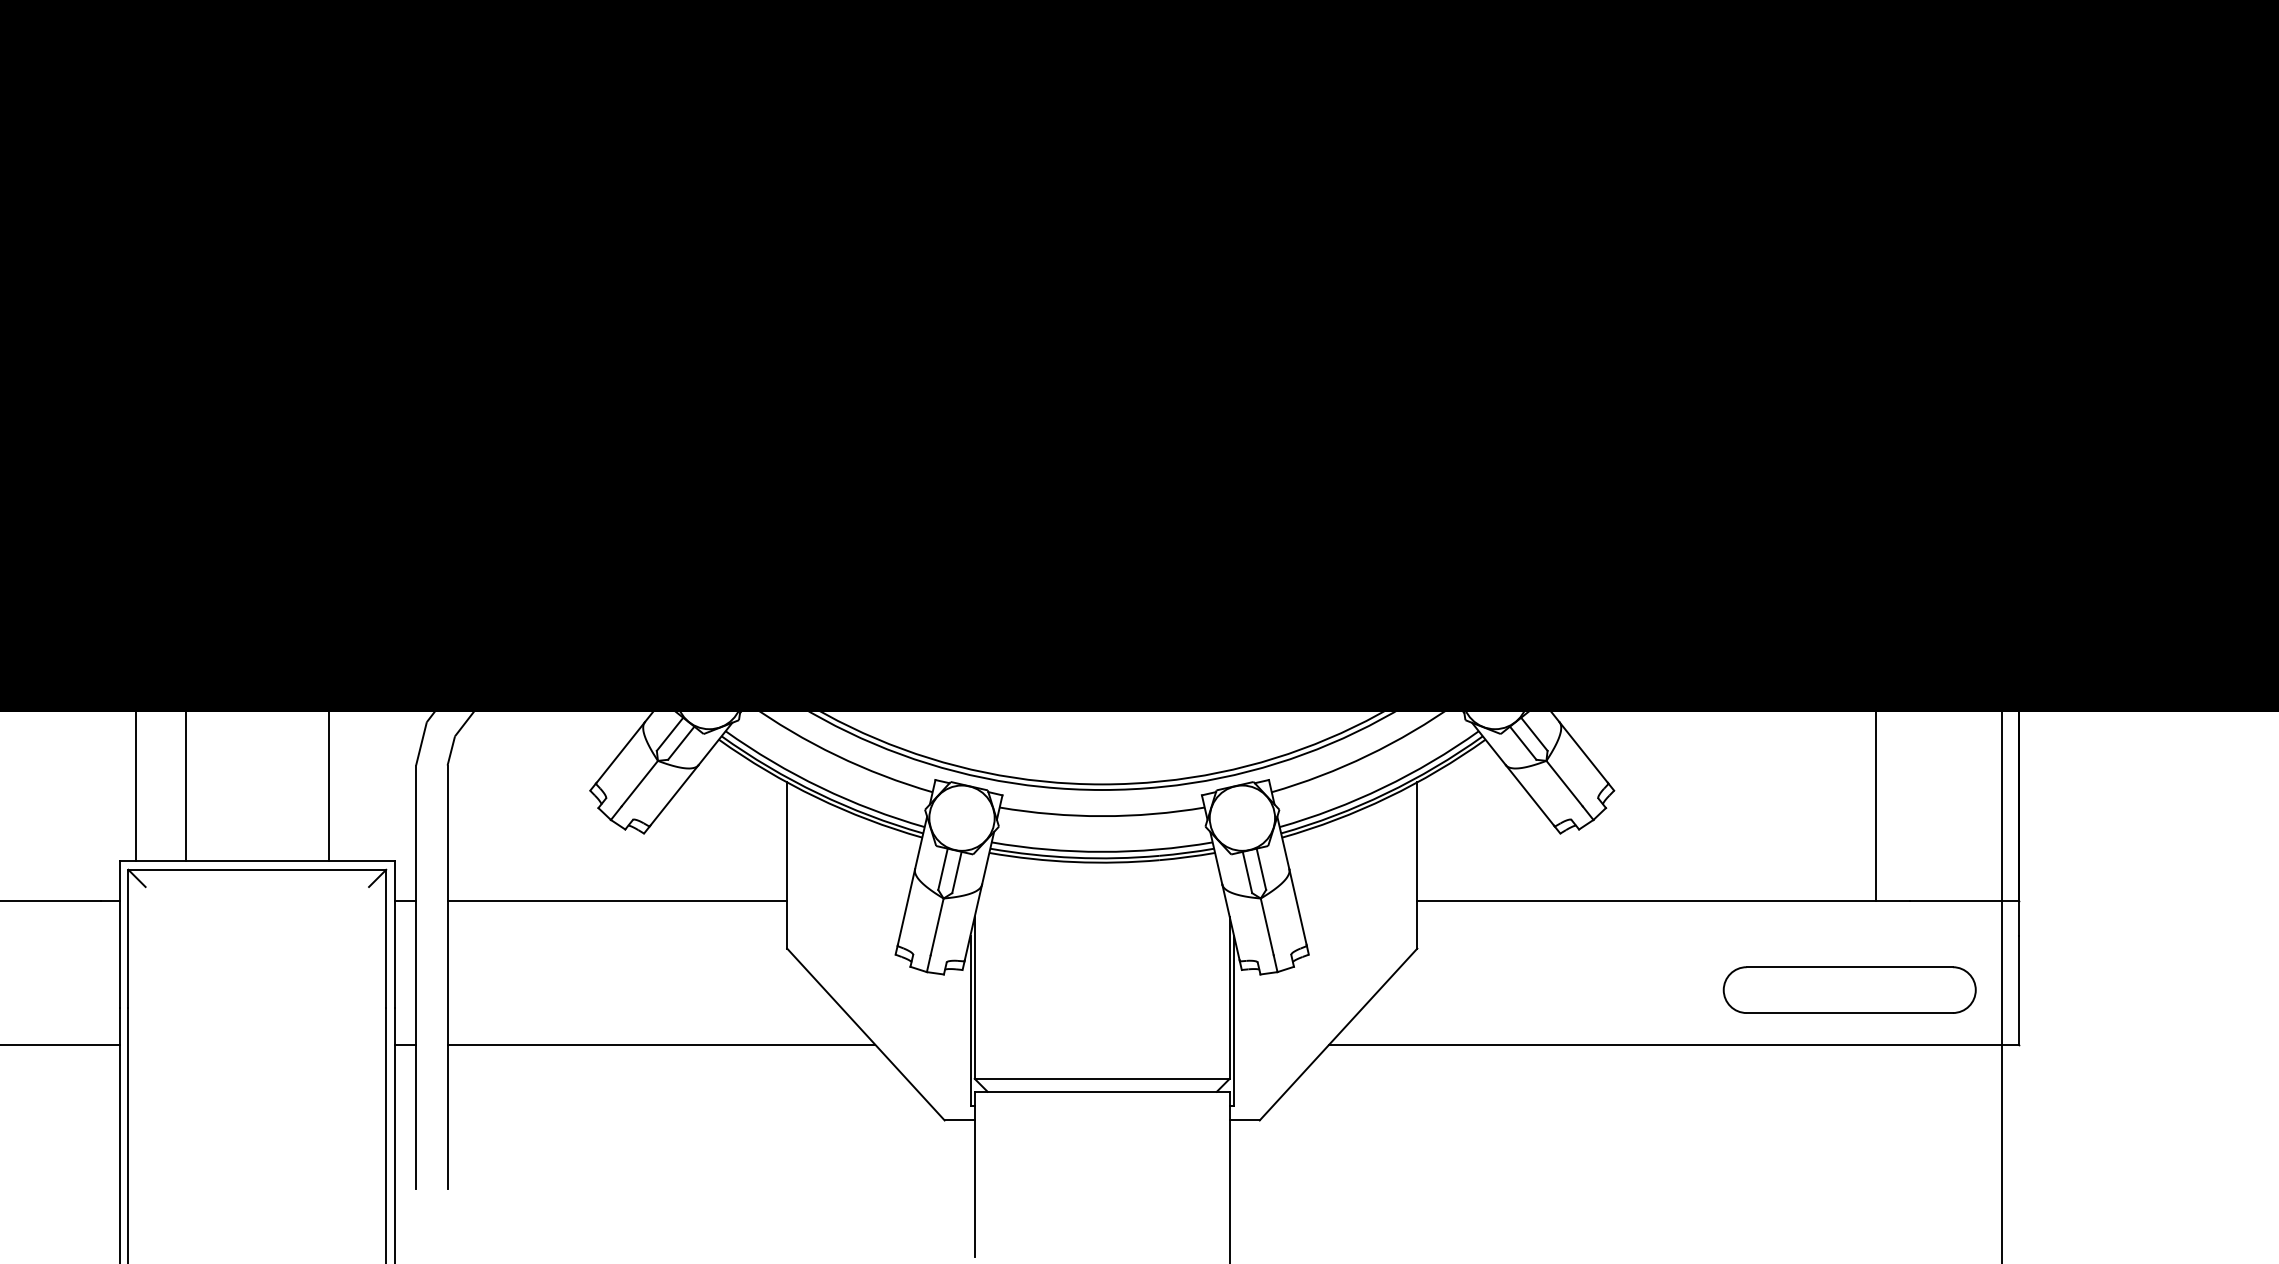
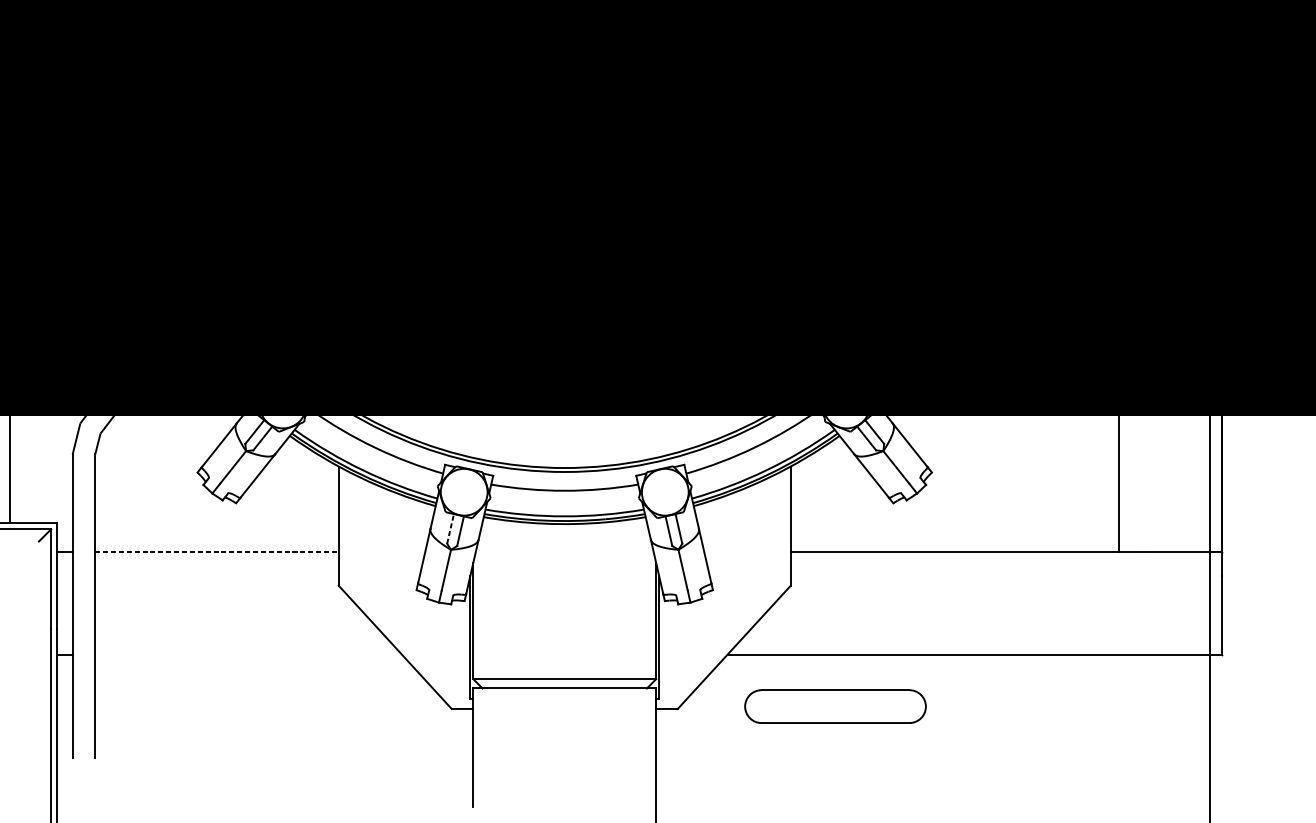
line: (943, 868) -> (450, 528), solid -> dashed
line: (617, 901) -> (217, 551), solid -> dashed
part: (1849, 989) -> (835, 706), moved
line: (661, 1044) -> (248, 654), removed

